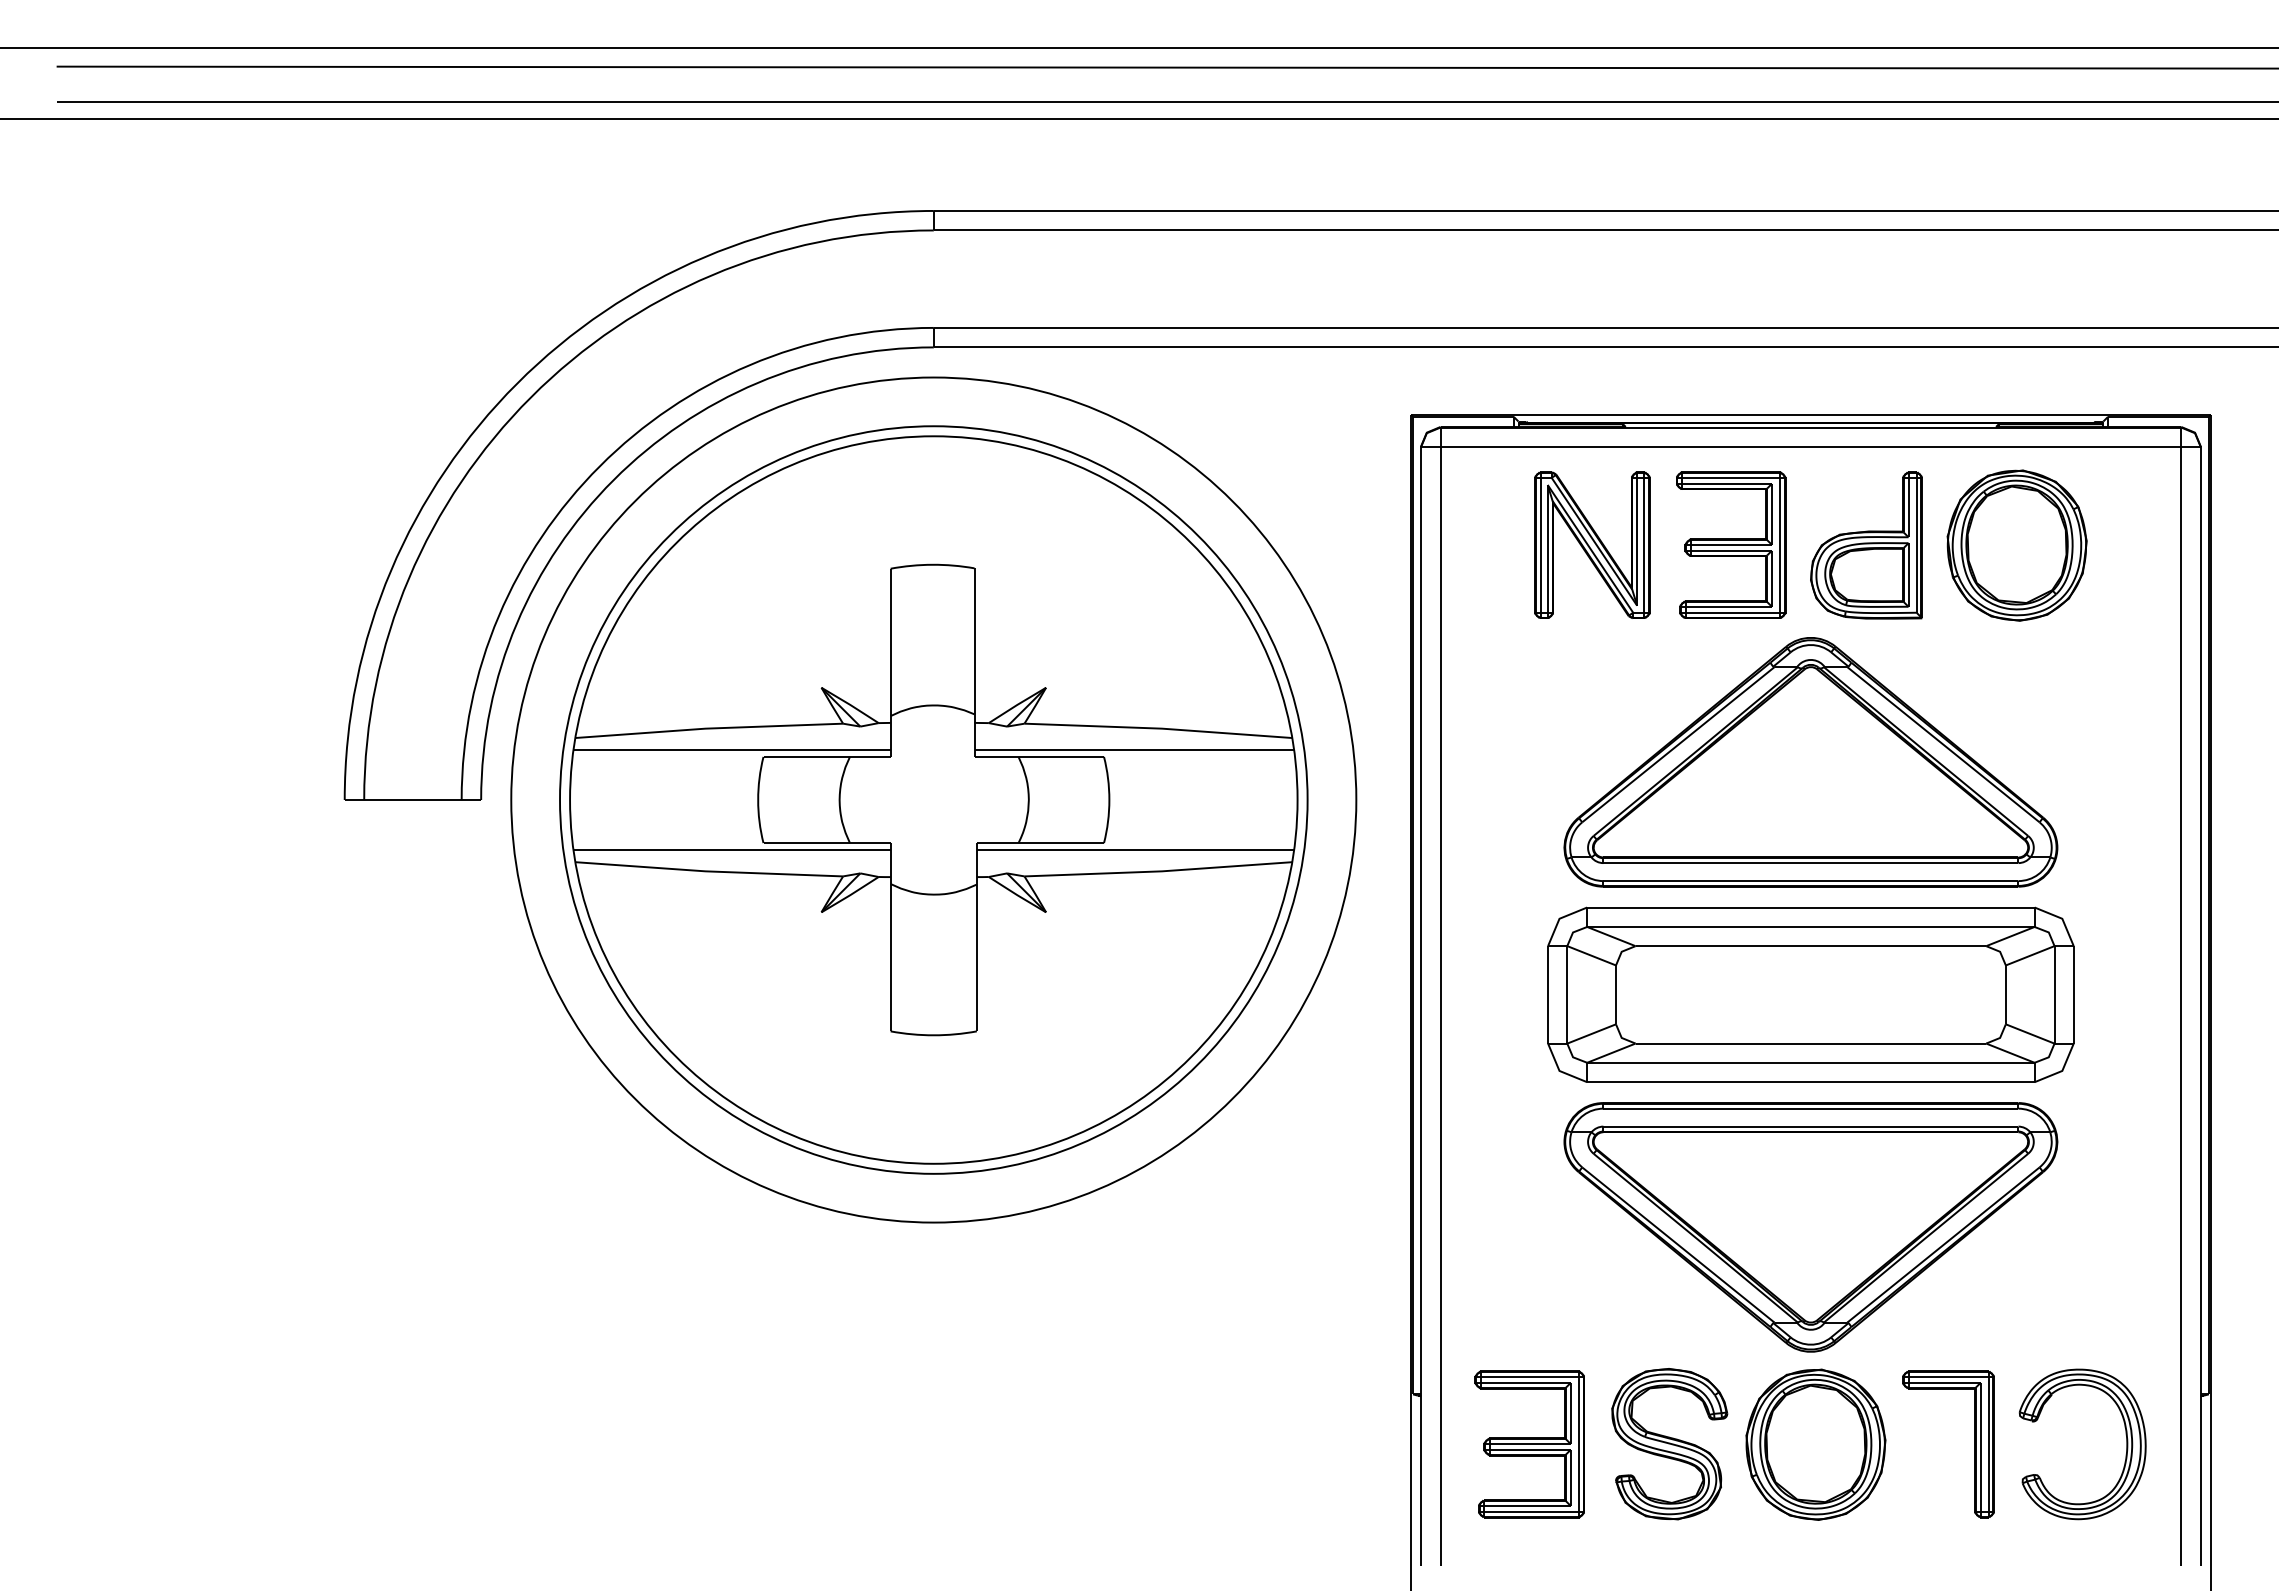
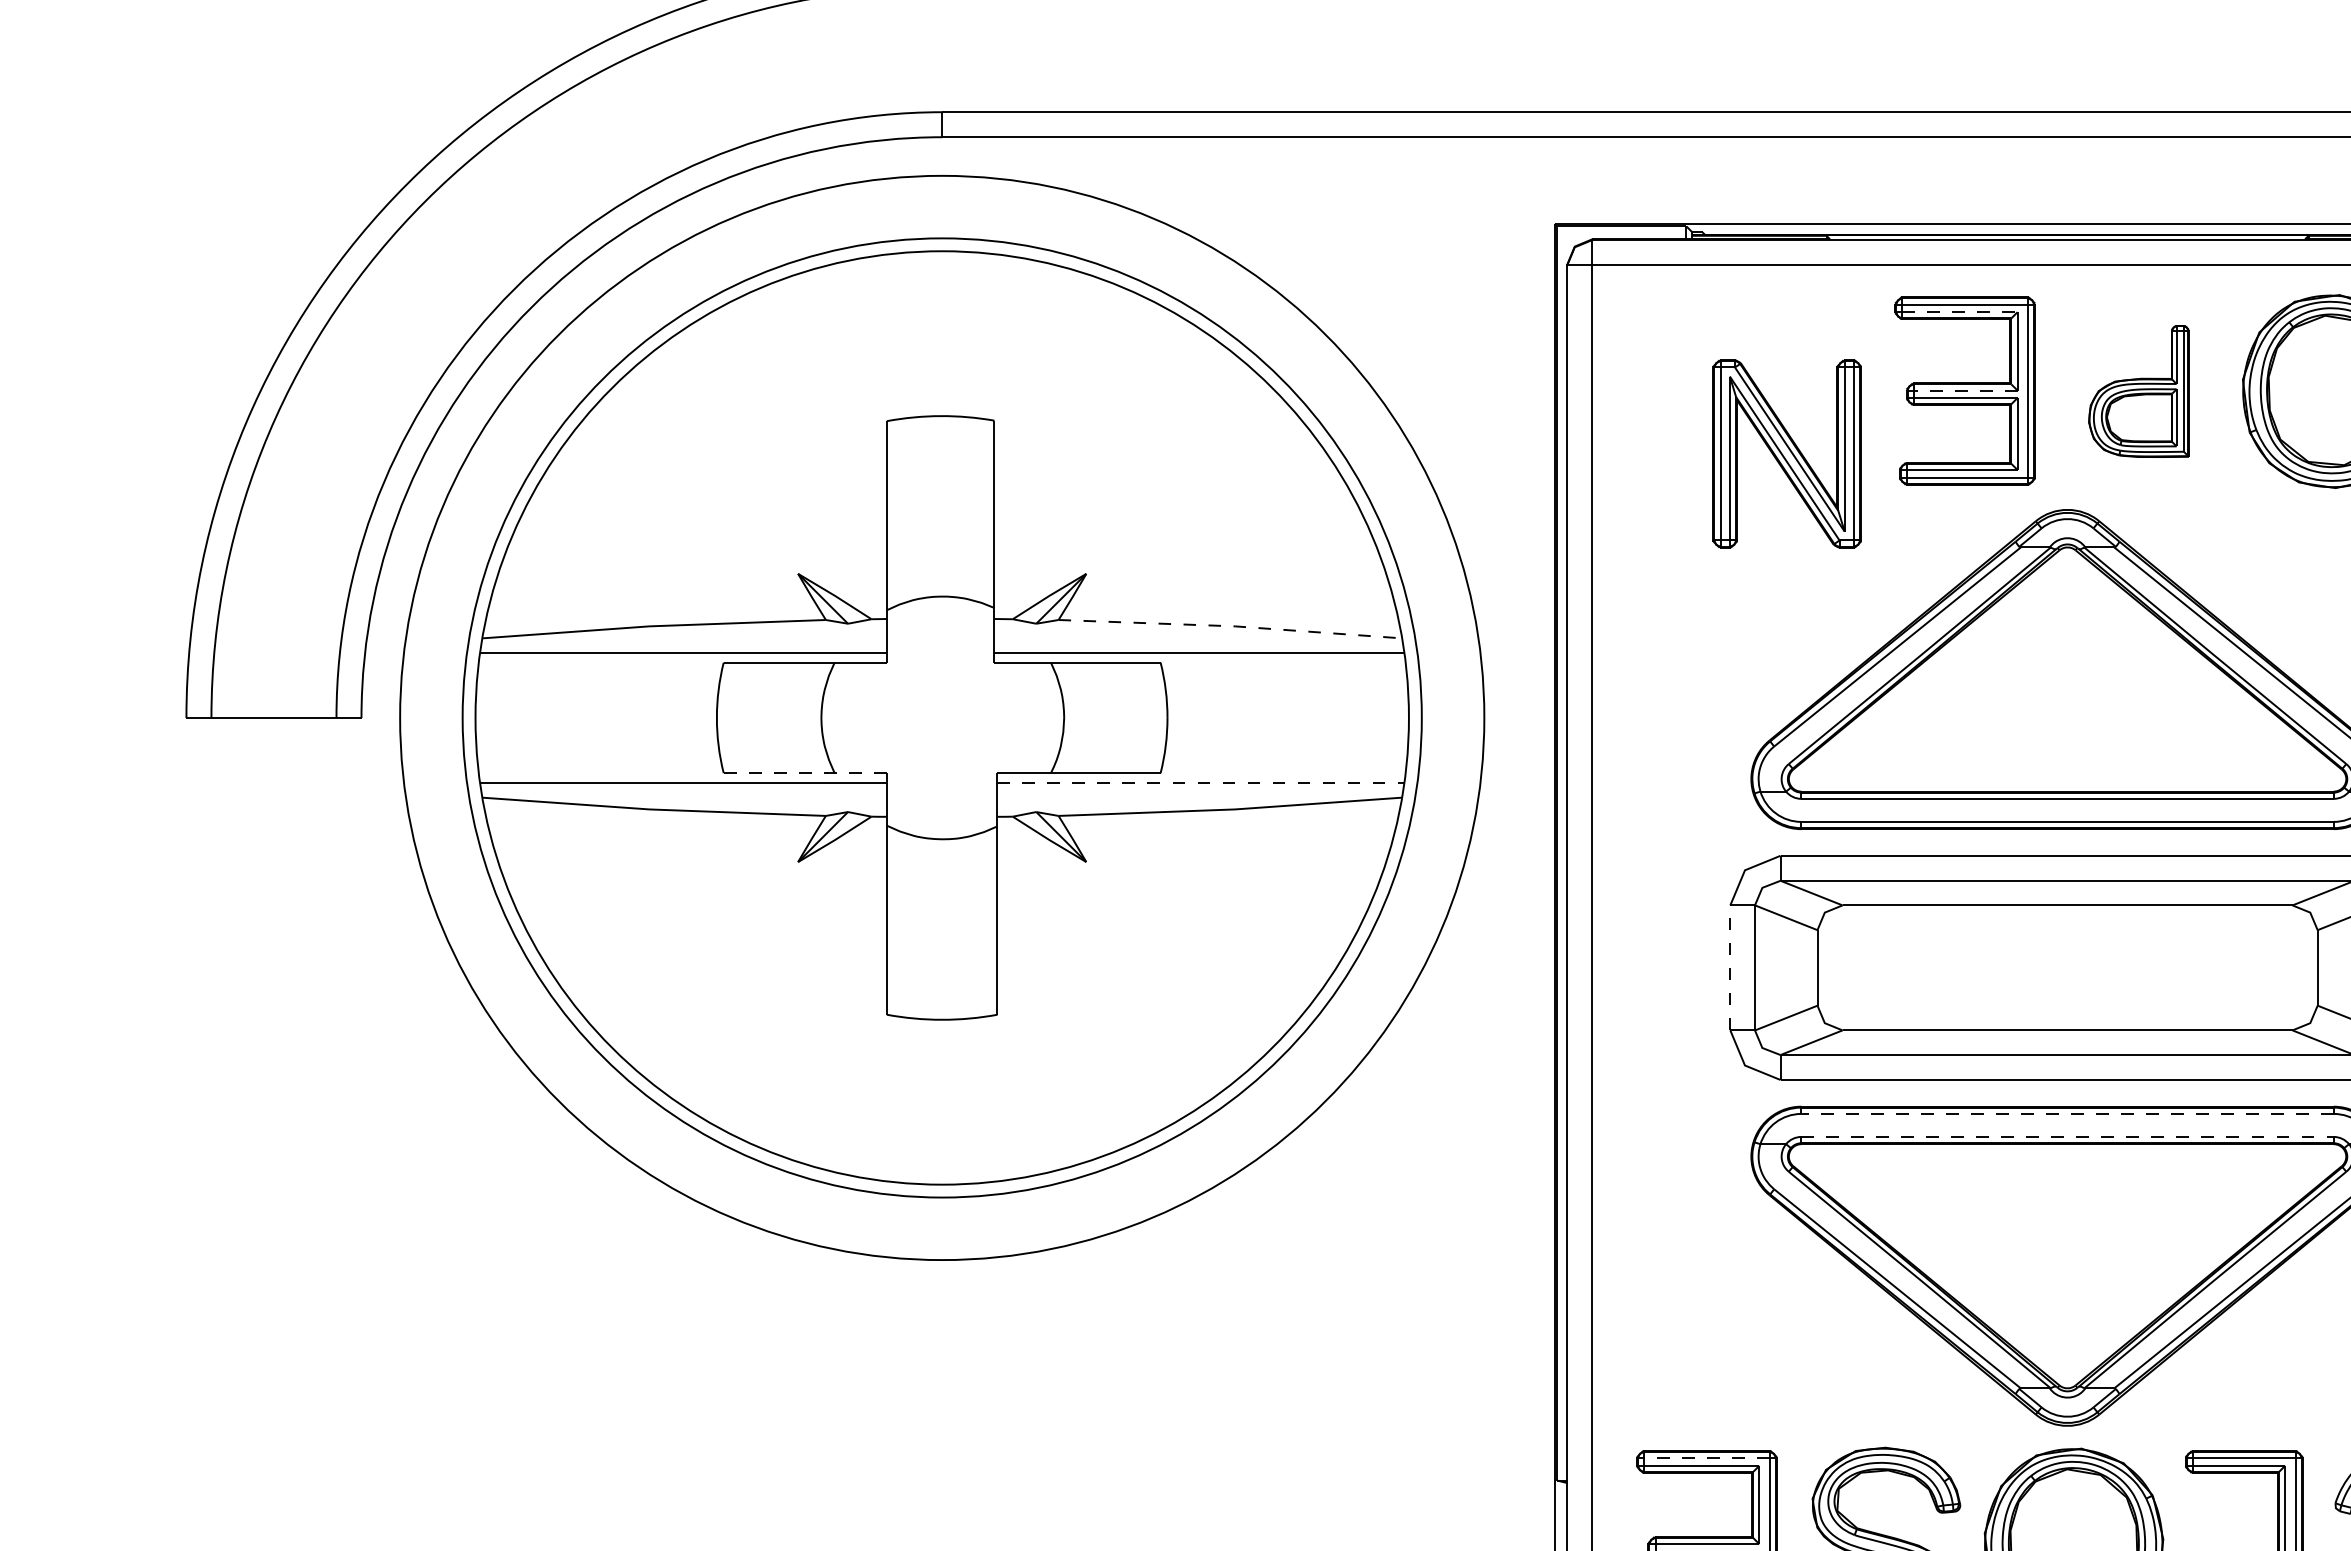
line: (1727, 483) -> (1960, 311), solid -> dashed
part: (1592, 544) -> (1787, 452), moved
line: (1731, 544) -> (1965, 390), solid -> dashed
part: (1866, 545) -> (2138, 391), size x0.7
line: (1159, 728) -> (1231, 626), solid -> dashed
line: (827, 843) -> (805, 773), solid -> dashed
line: (1135, 850) -> (1201, 782), solid -> dashed
line: (1548, 994) -> (1730, 967), solid -> dashed
line: (1810, 1108) -> (2067, 1113), solid -> dashed
line: (1811, 1126) -> (2068, 1136), solid -> dashed
line: (1529, 1376) -> (1706, 1457), solid -> dashed

